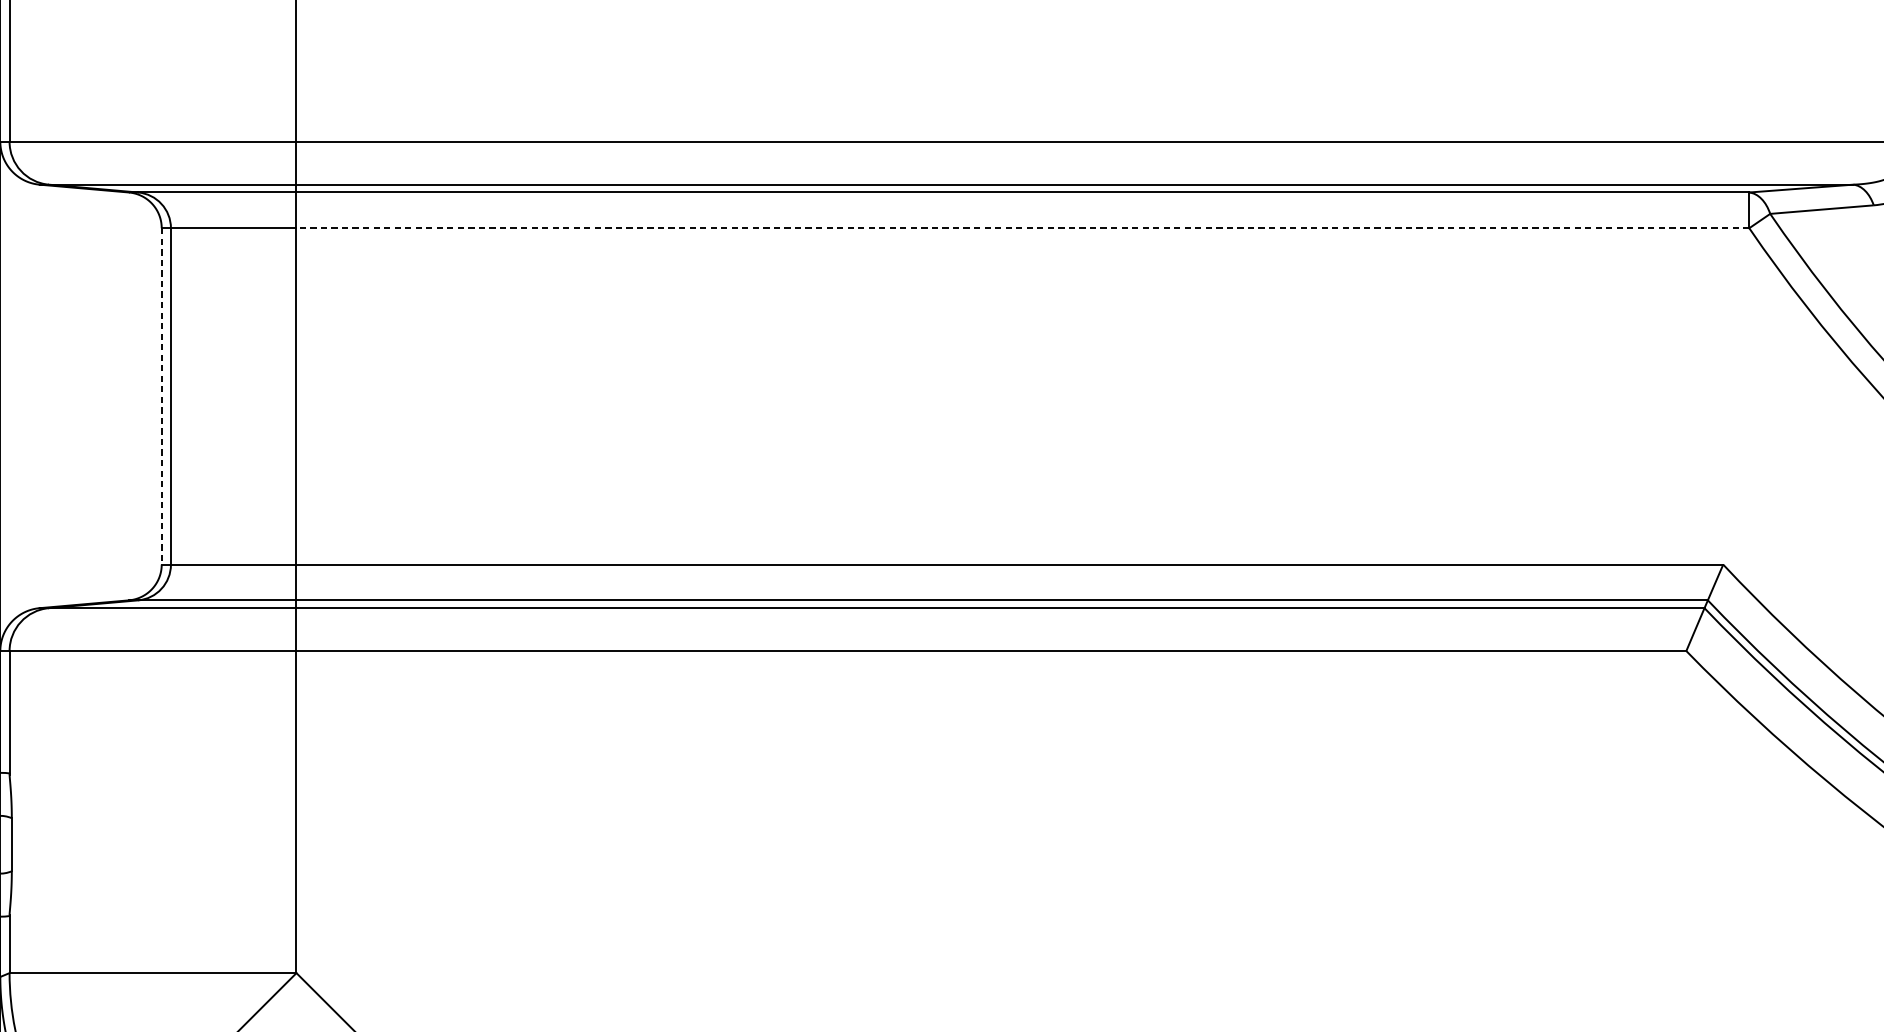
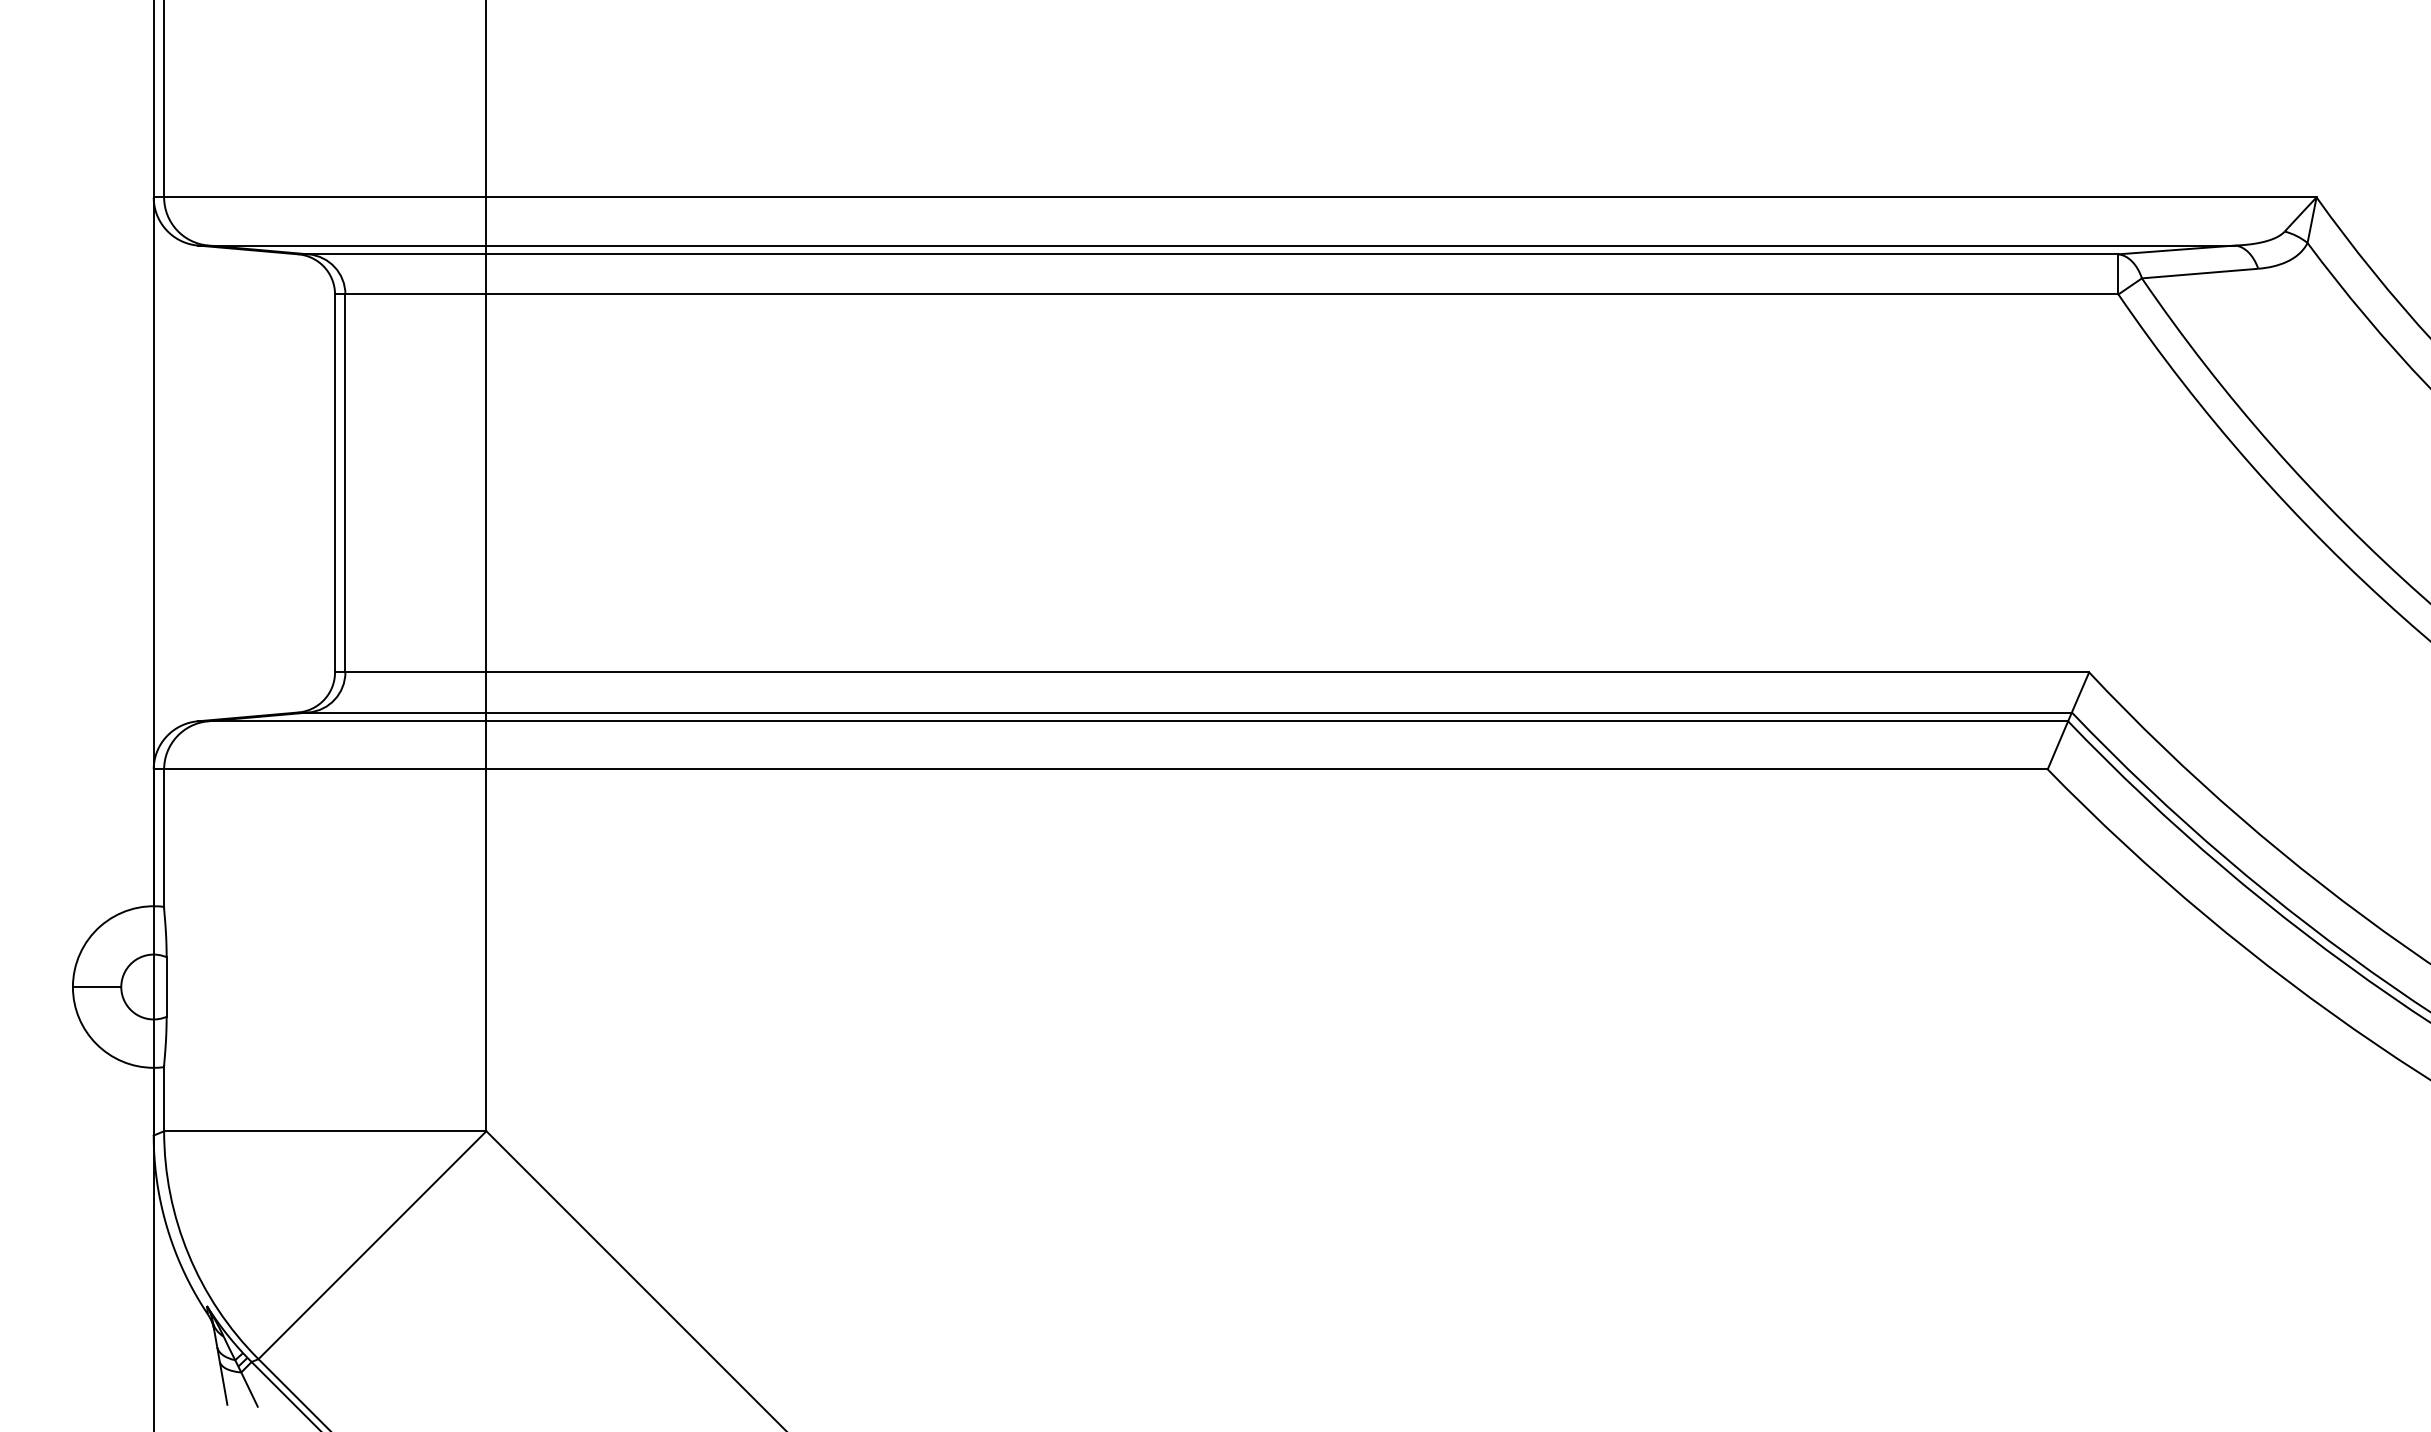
line: (1022, 228) -> (1301, 294), dashed -> solid
line: (162, 396) -> (335, 483), dashed -> solid

